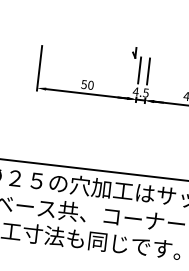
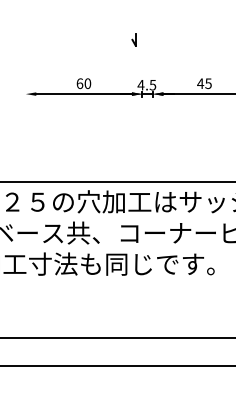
line: (39, 68) -> (25, 70), removed
line: (139, 70) -> (142, 59), removed
line: (148, 71) -> (152, 59), removed
text: (83, 84) -> (79, 83), 50 -> 60

